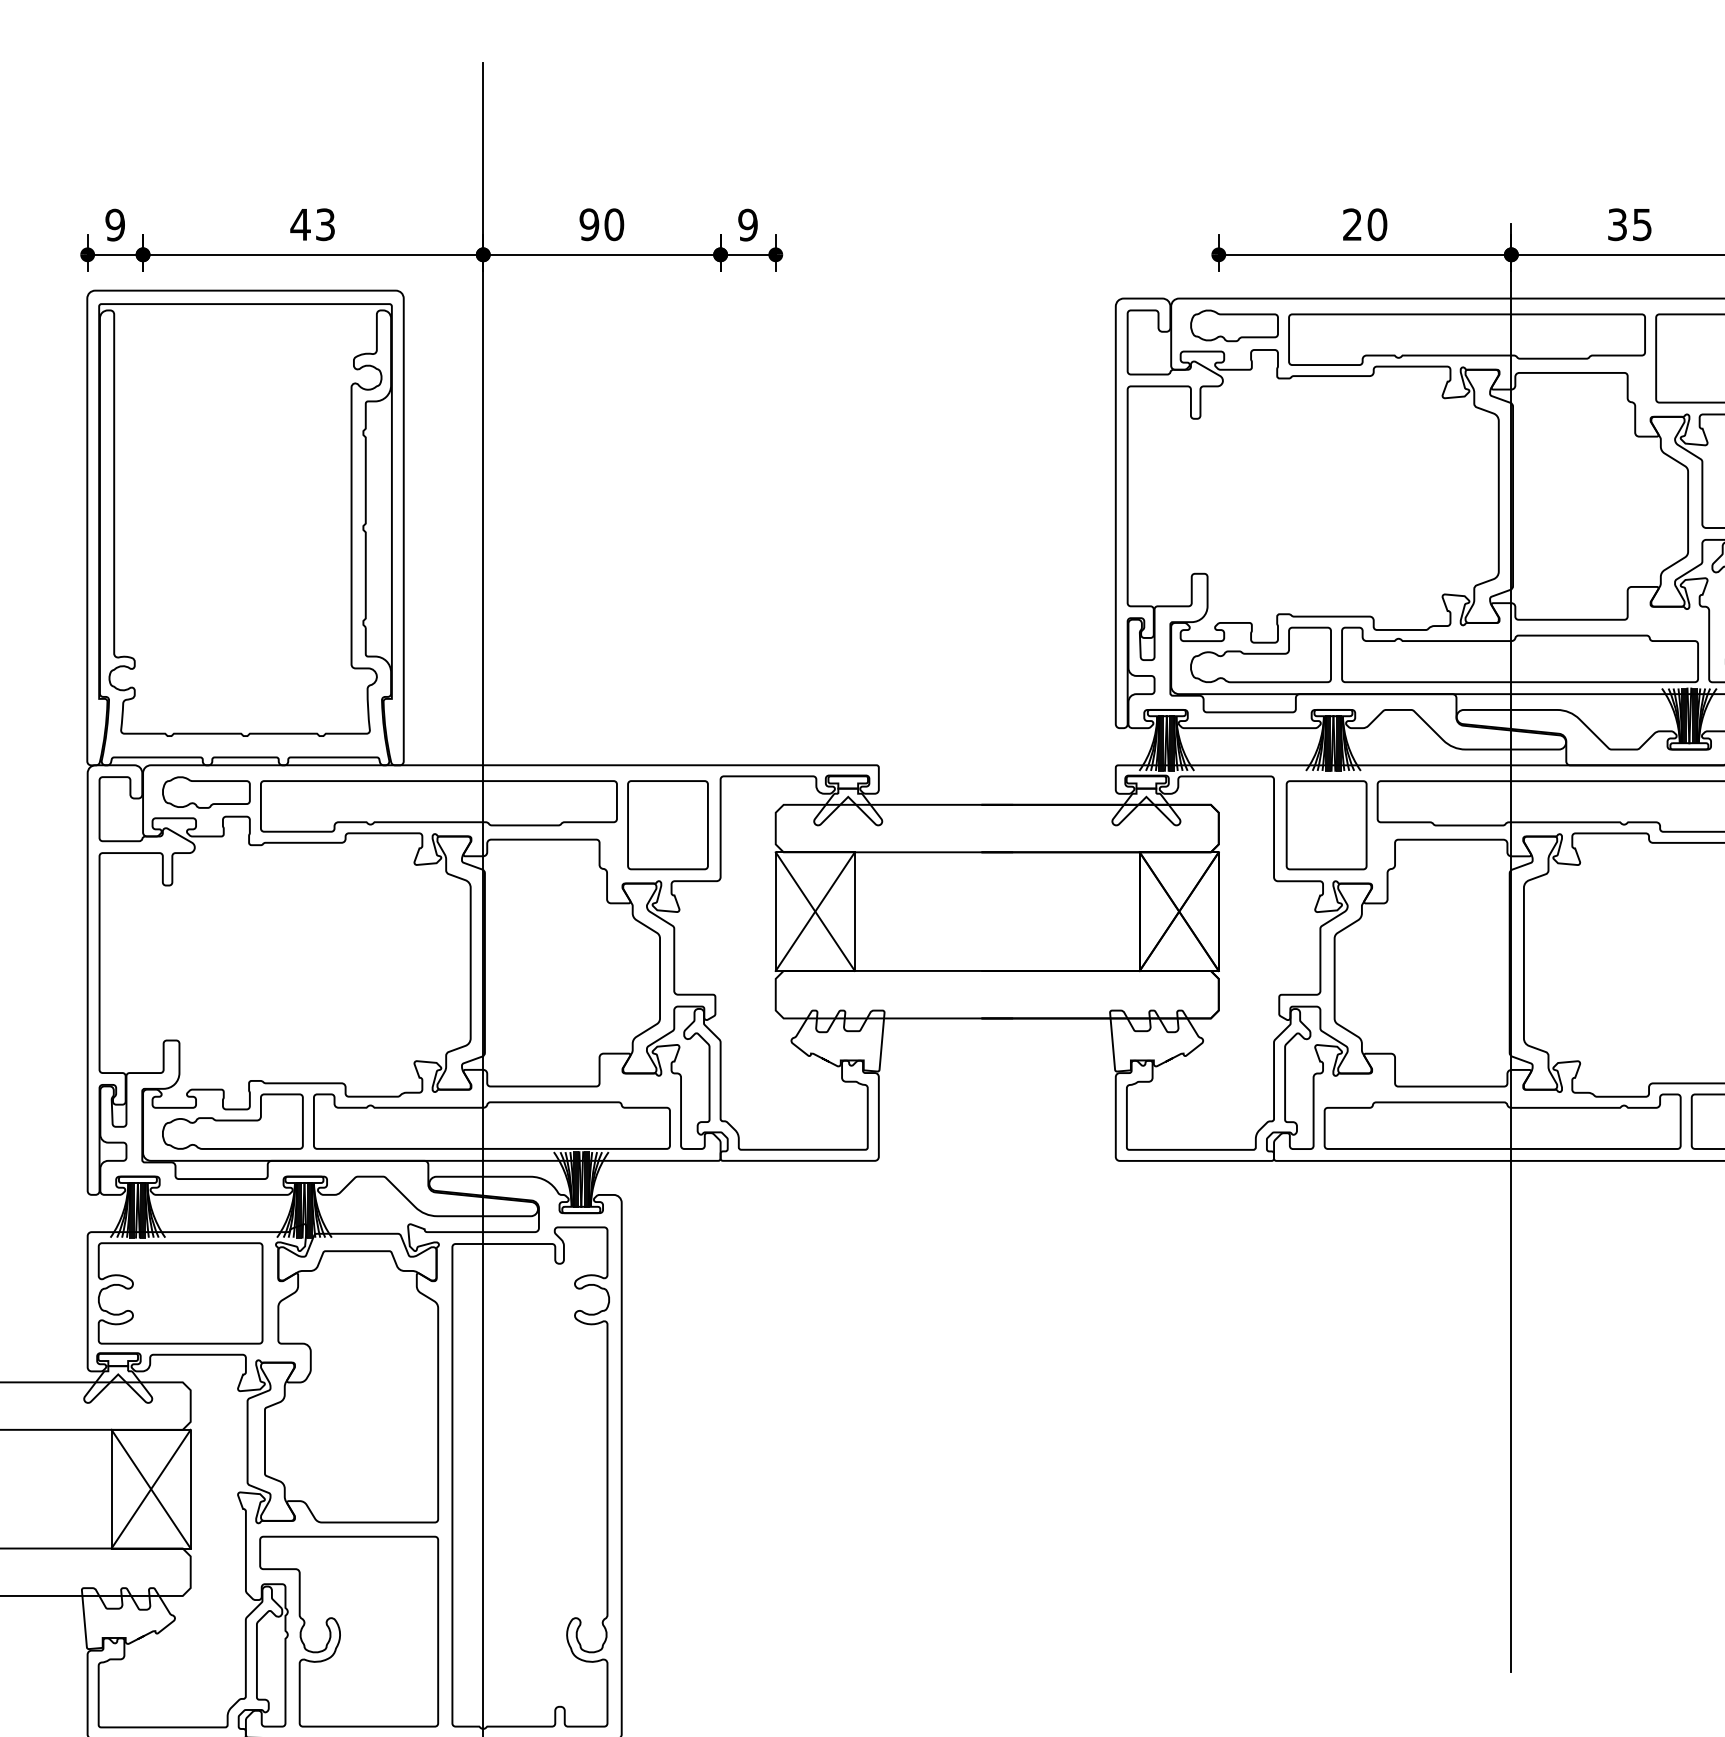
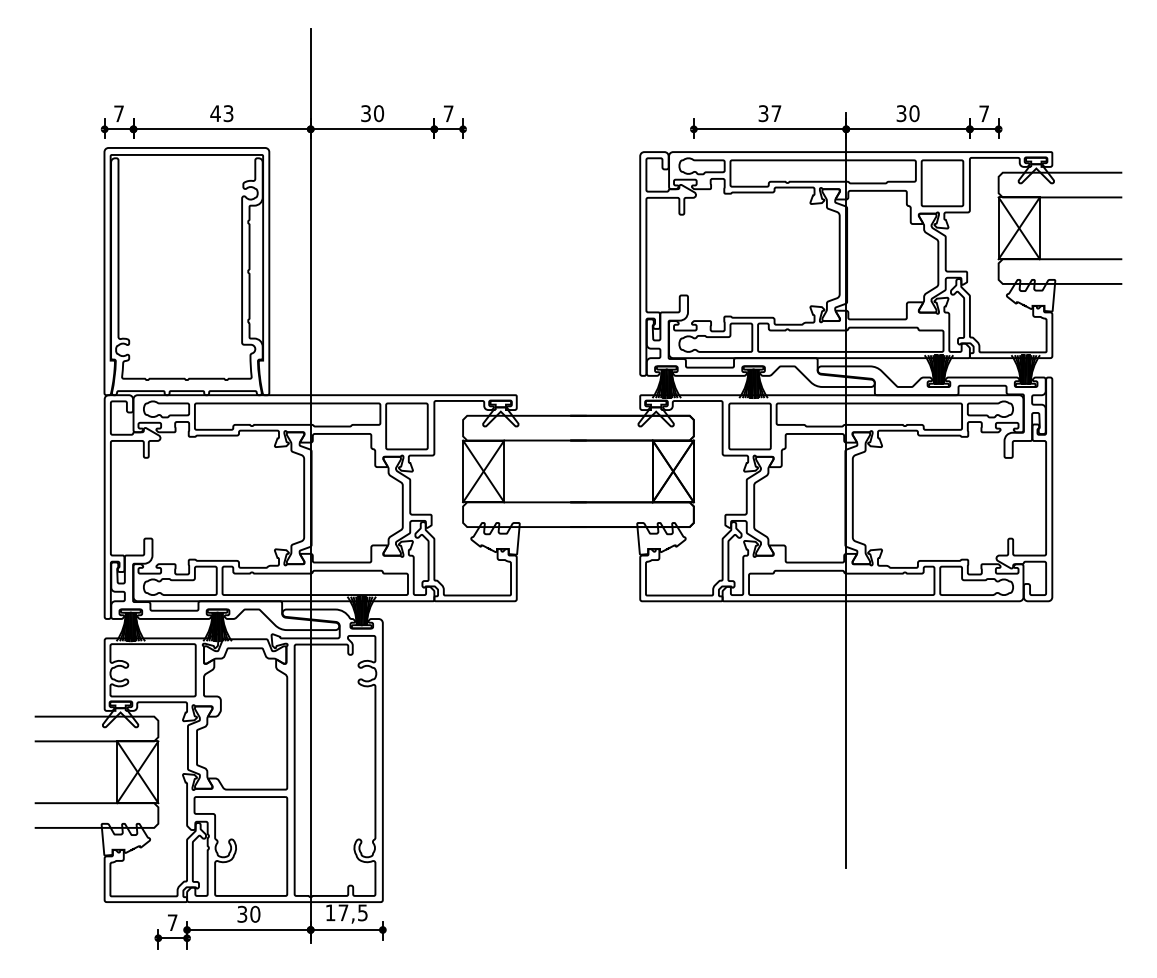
text: (116, 224) -> (119, 113), 9 -> 7
text: (590, 224) -> (366, 113), 90 -> 30
text: (747, 224) -> (448, 113), 9 -> 7
text: (1364, 224) -> (769, 113), 20 -> 37
text: (1642, 224) -> (914, 113), 35 -> 30

